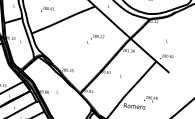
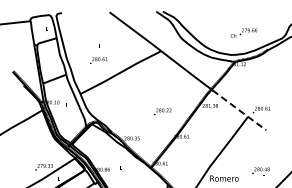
text: (97, 37) -> (162, 111), moved
line: (151, 56) -> (240, 111), solid -> dashed
text: (150, 99) -> (260, 171), moved

